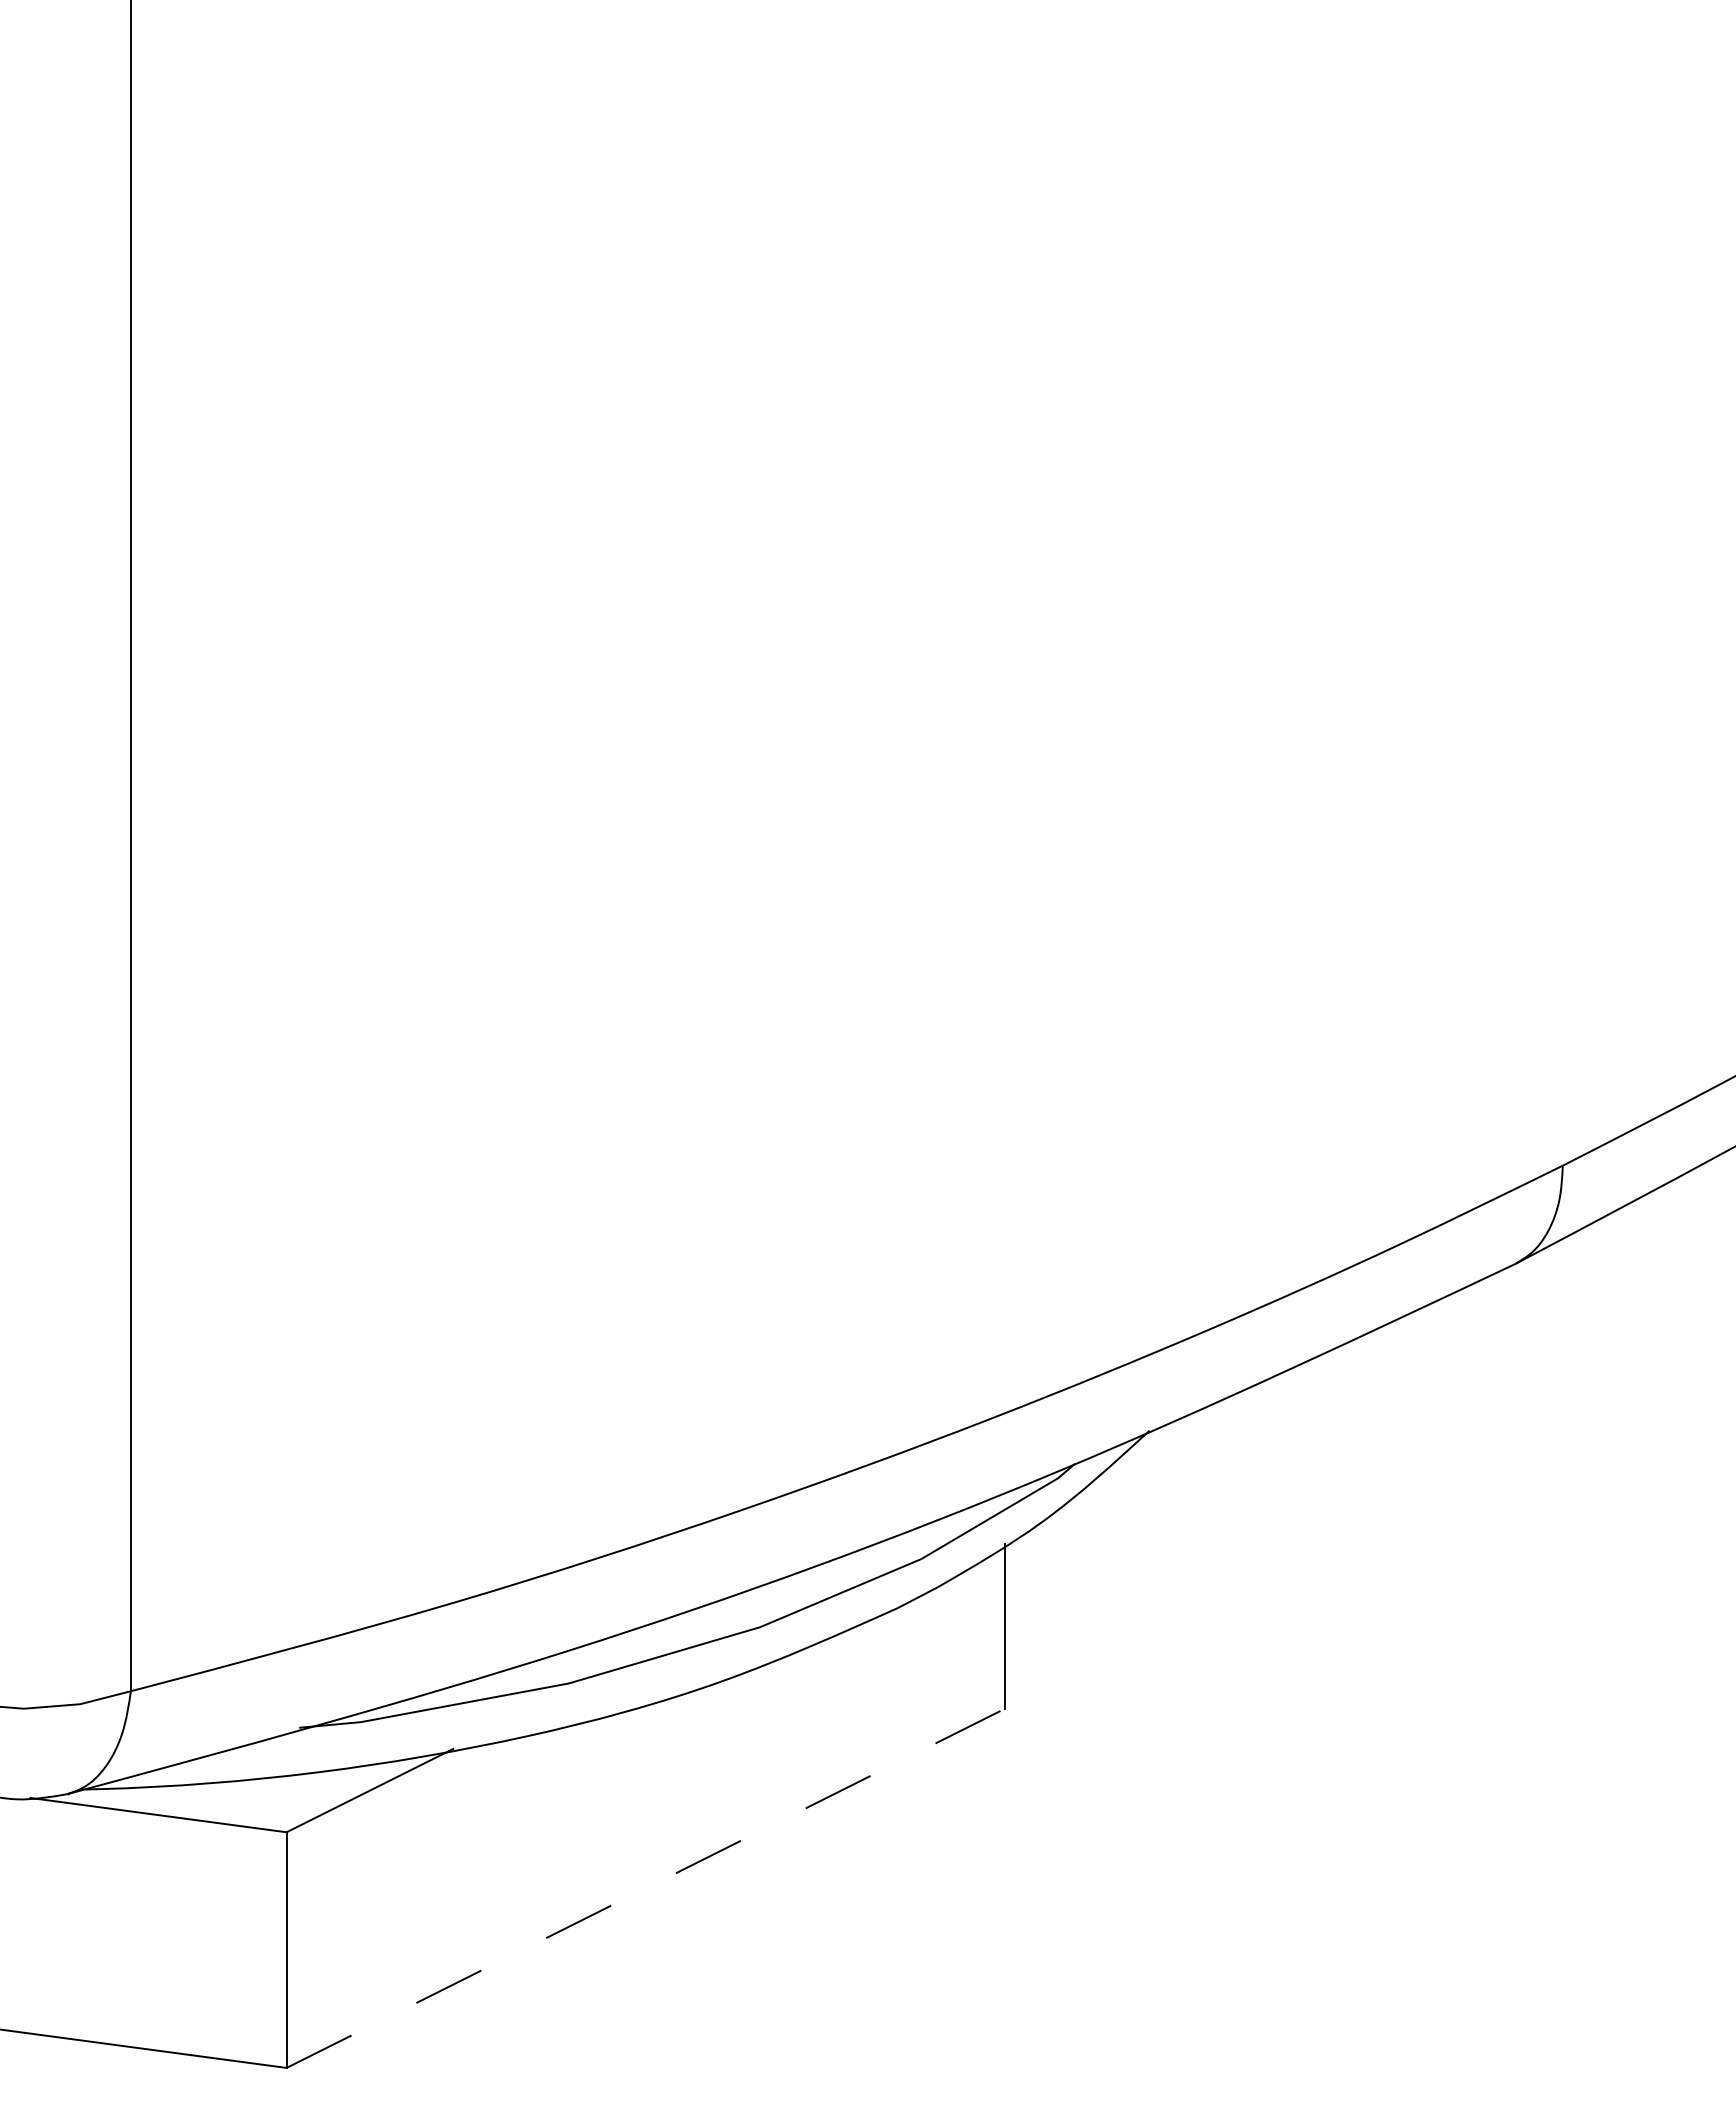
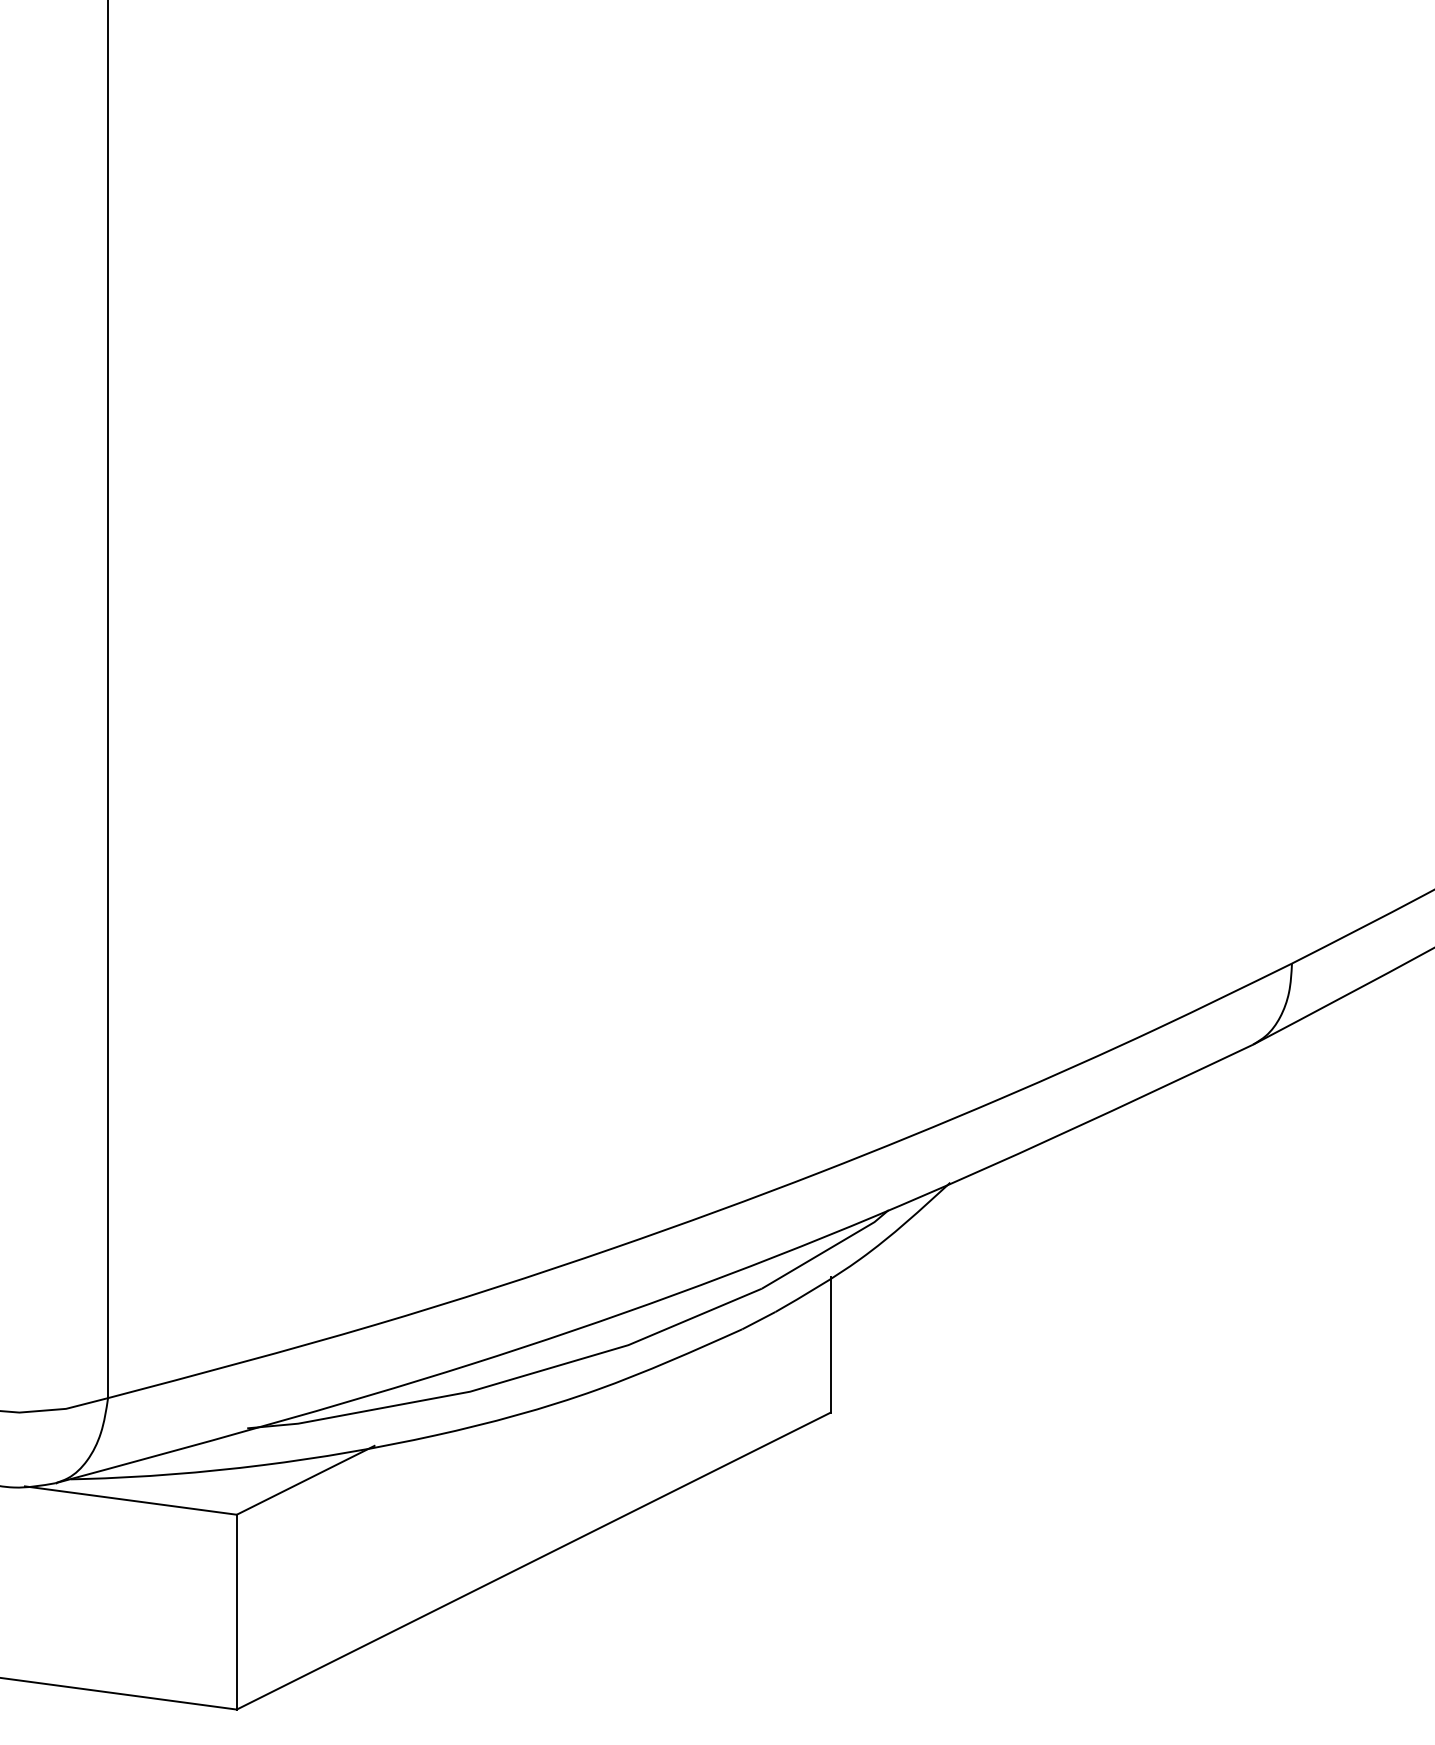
line: (645, 1888) -> (533, 1561), dashed -> solid

